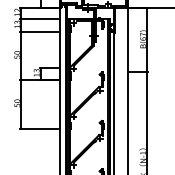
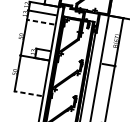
line: (39, 31) -> (40, 21), solid -> dashed
line: (39, 128) -> (28, 93), solid -> dashed

